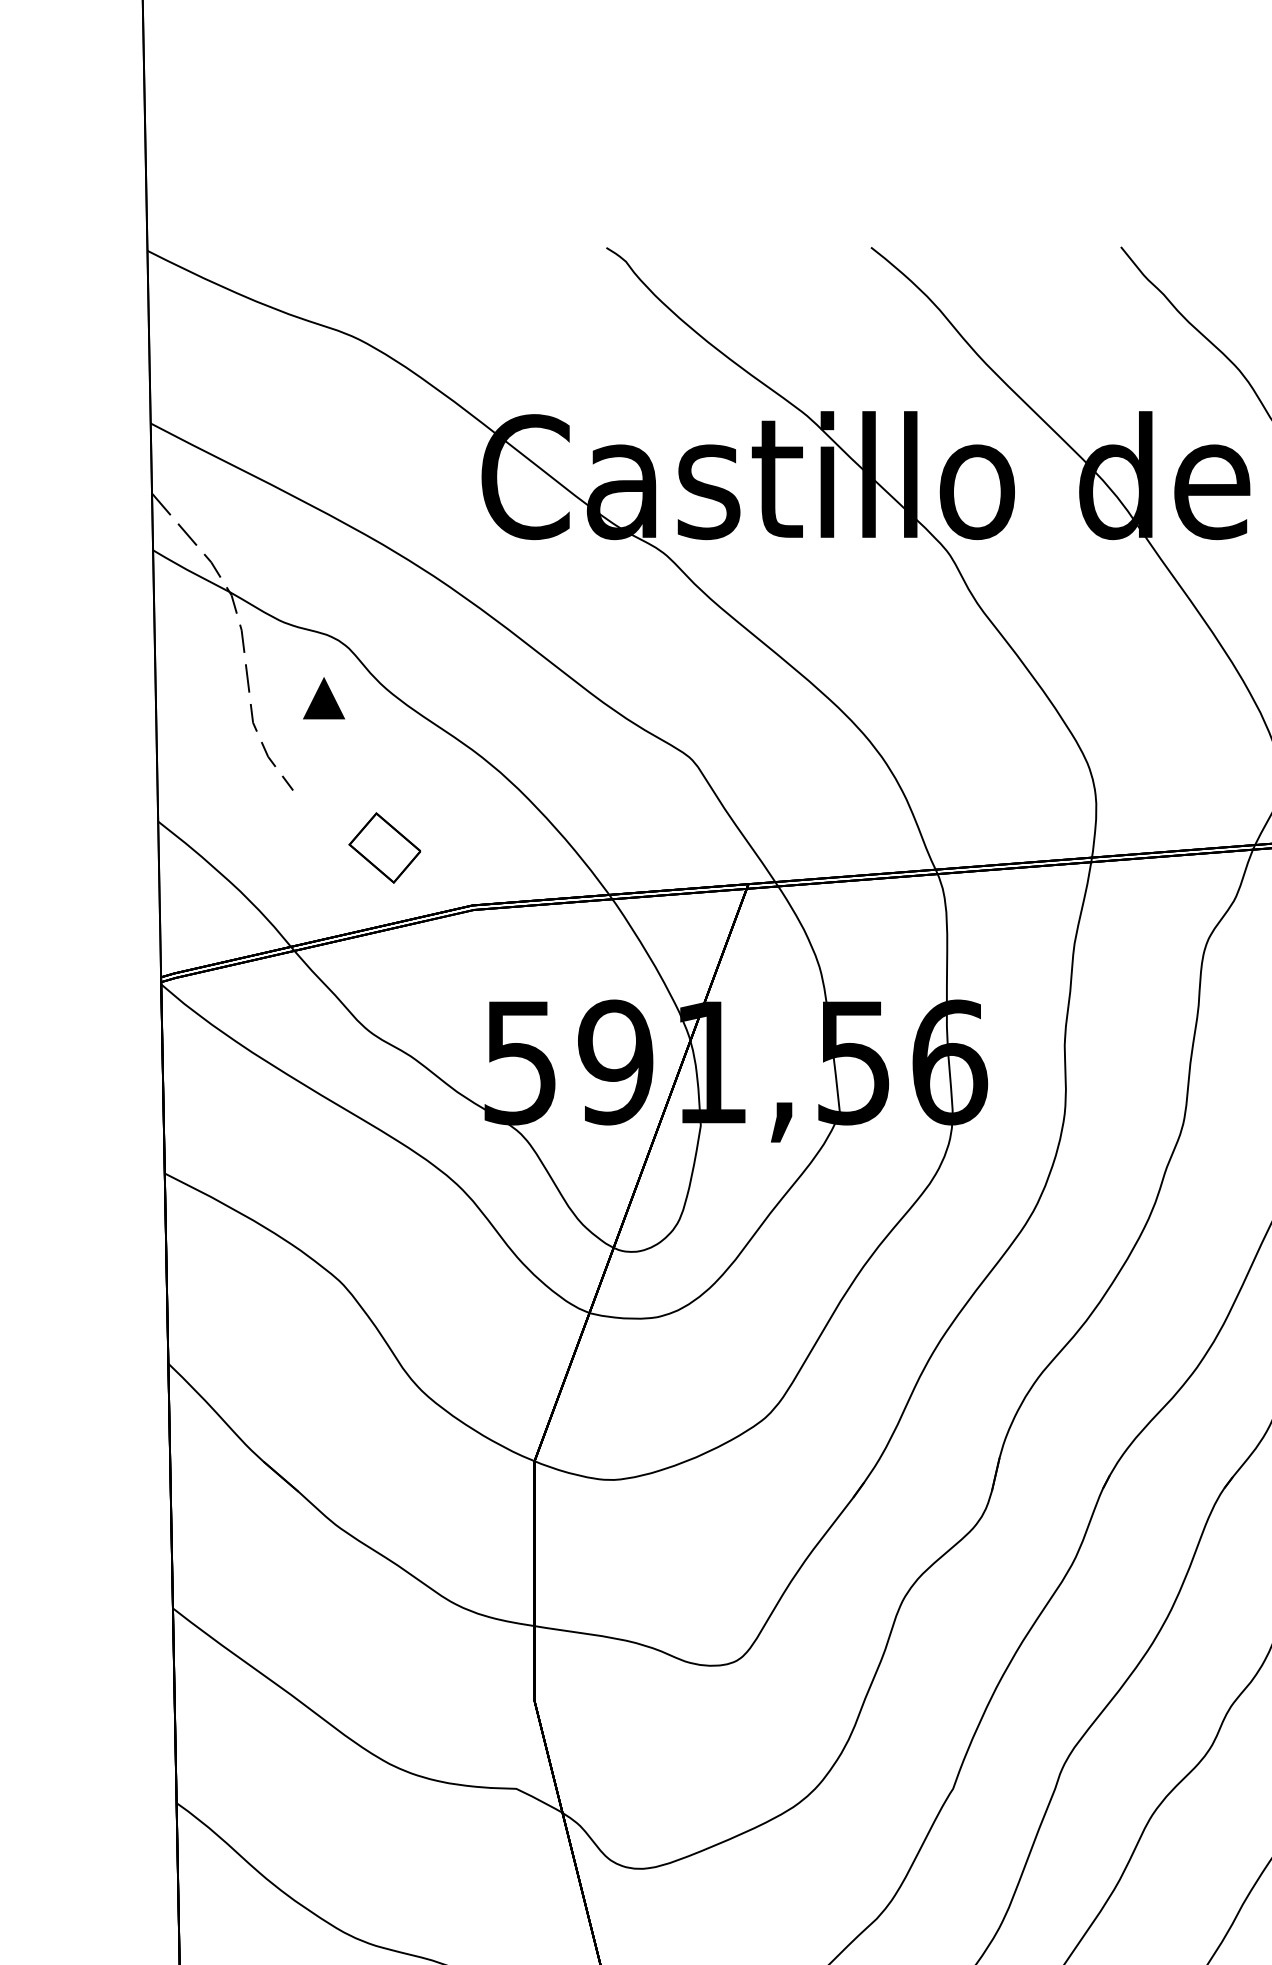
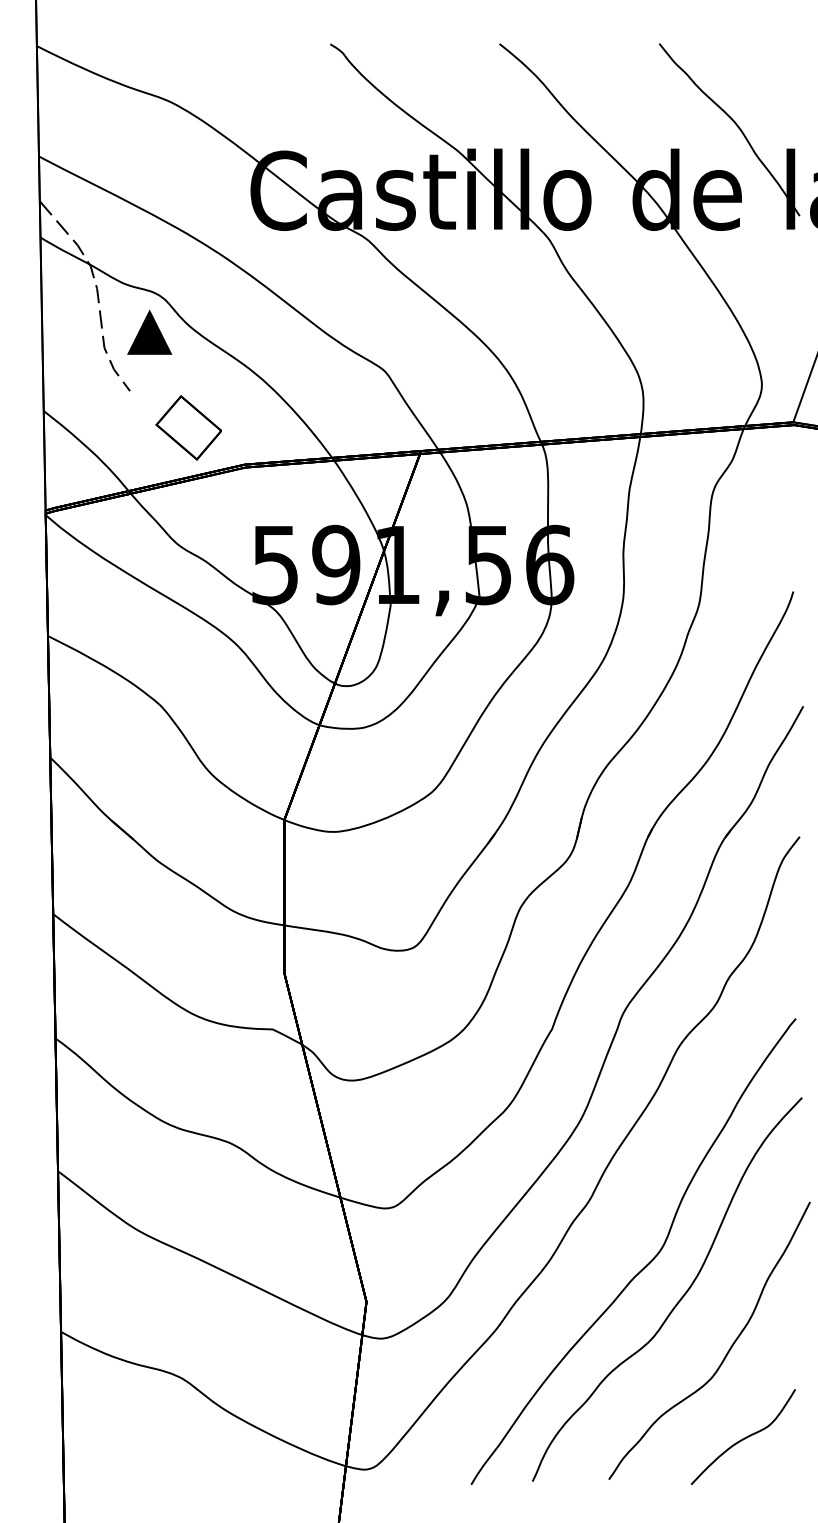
part: (323, 697) -> (149, 331), size x1.67
part: (384, 847) -> (188, 427), size x1.43

